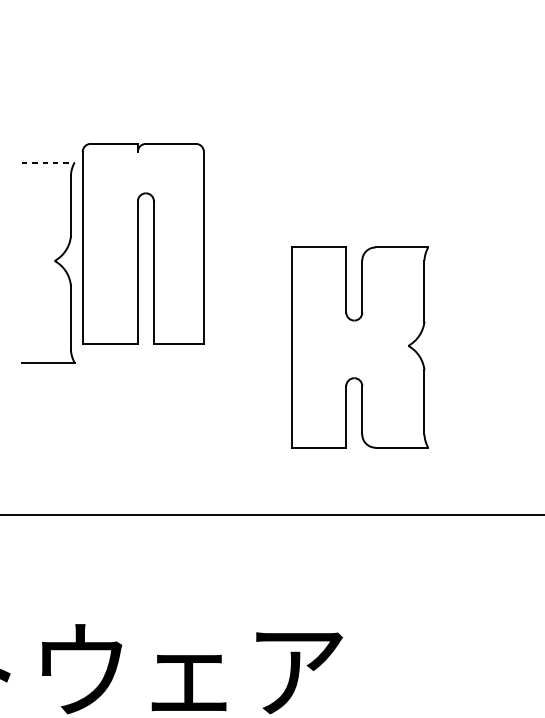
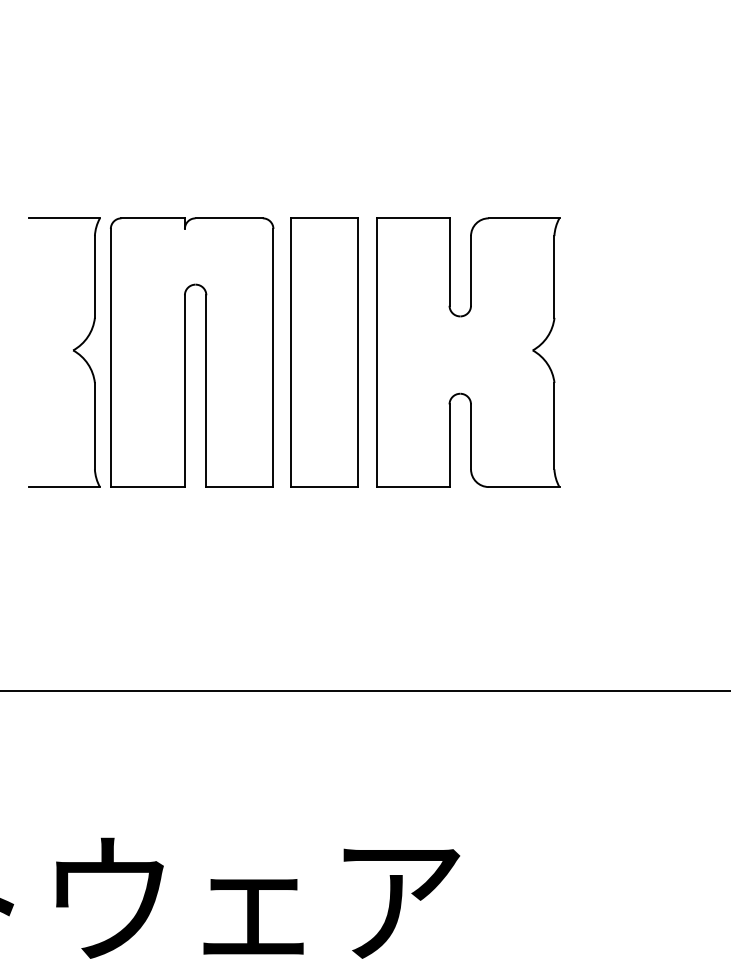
line: (48, 162) -> (65, 218), dashed -> solid
part: (138, 243) -> (185, 352), moved
part: (241, 262) -> (324, 352), added
part: (360, 347) -> (468, 352), moved

